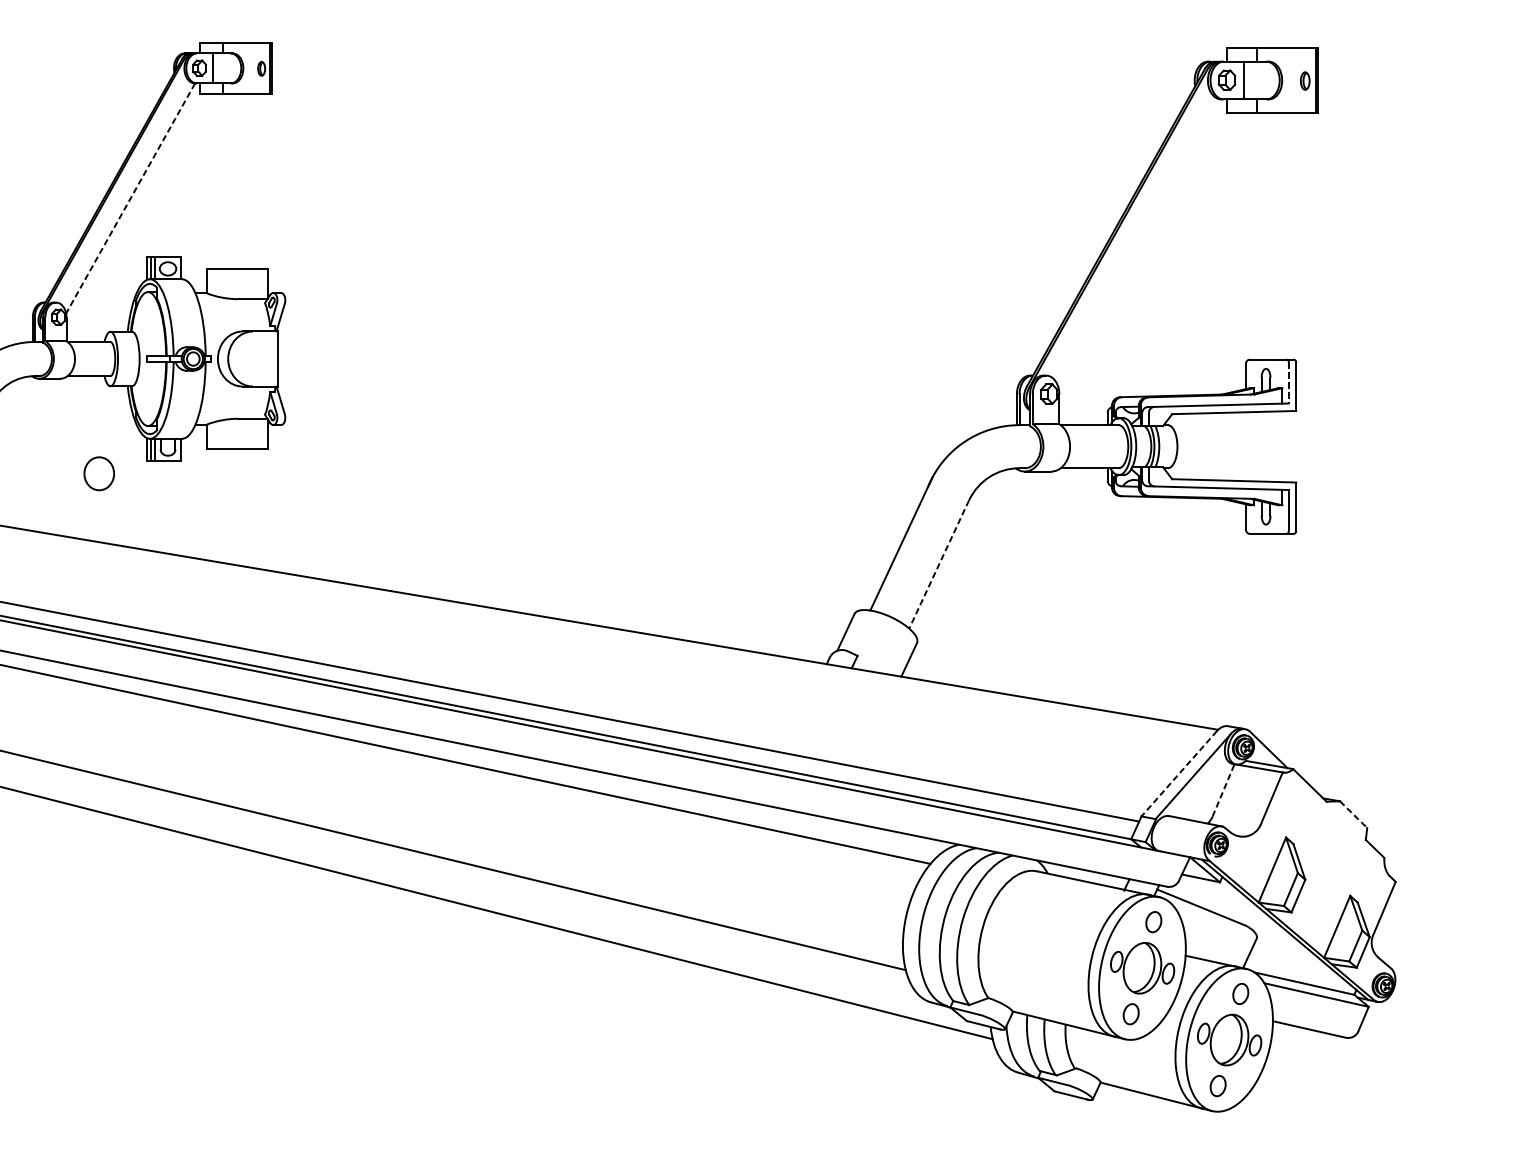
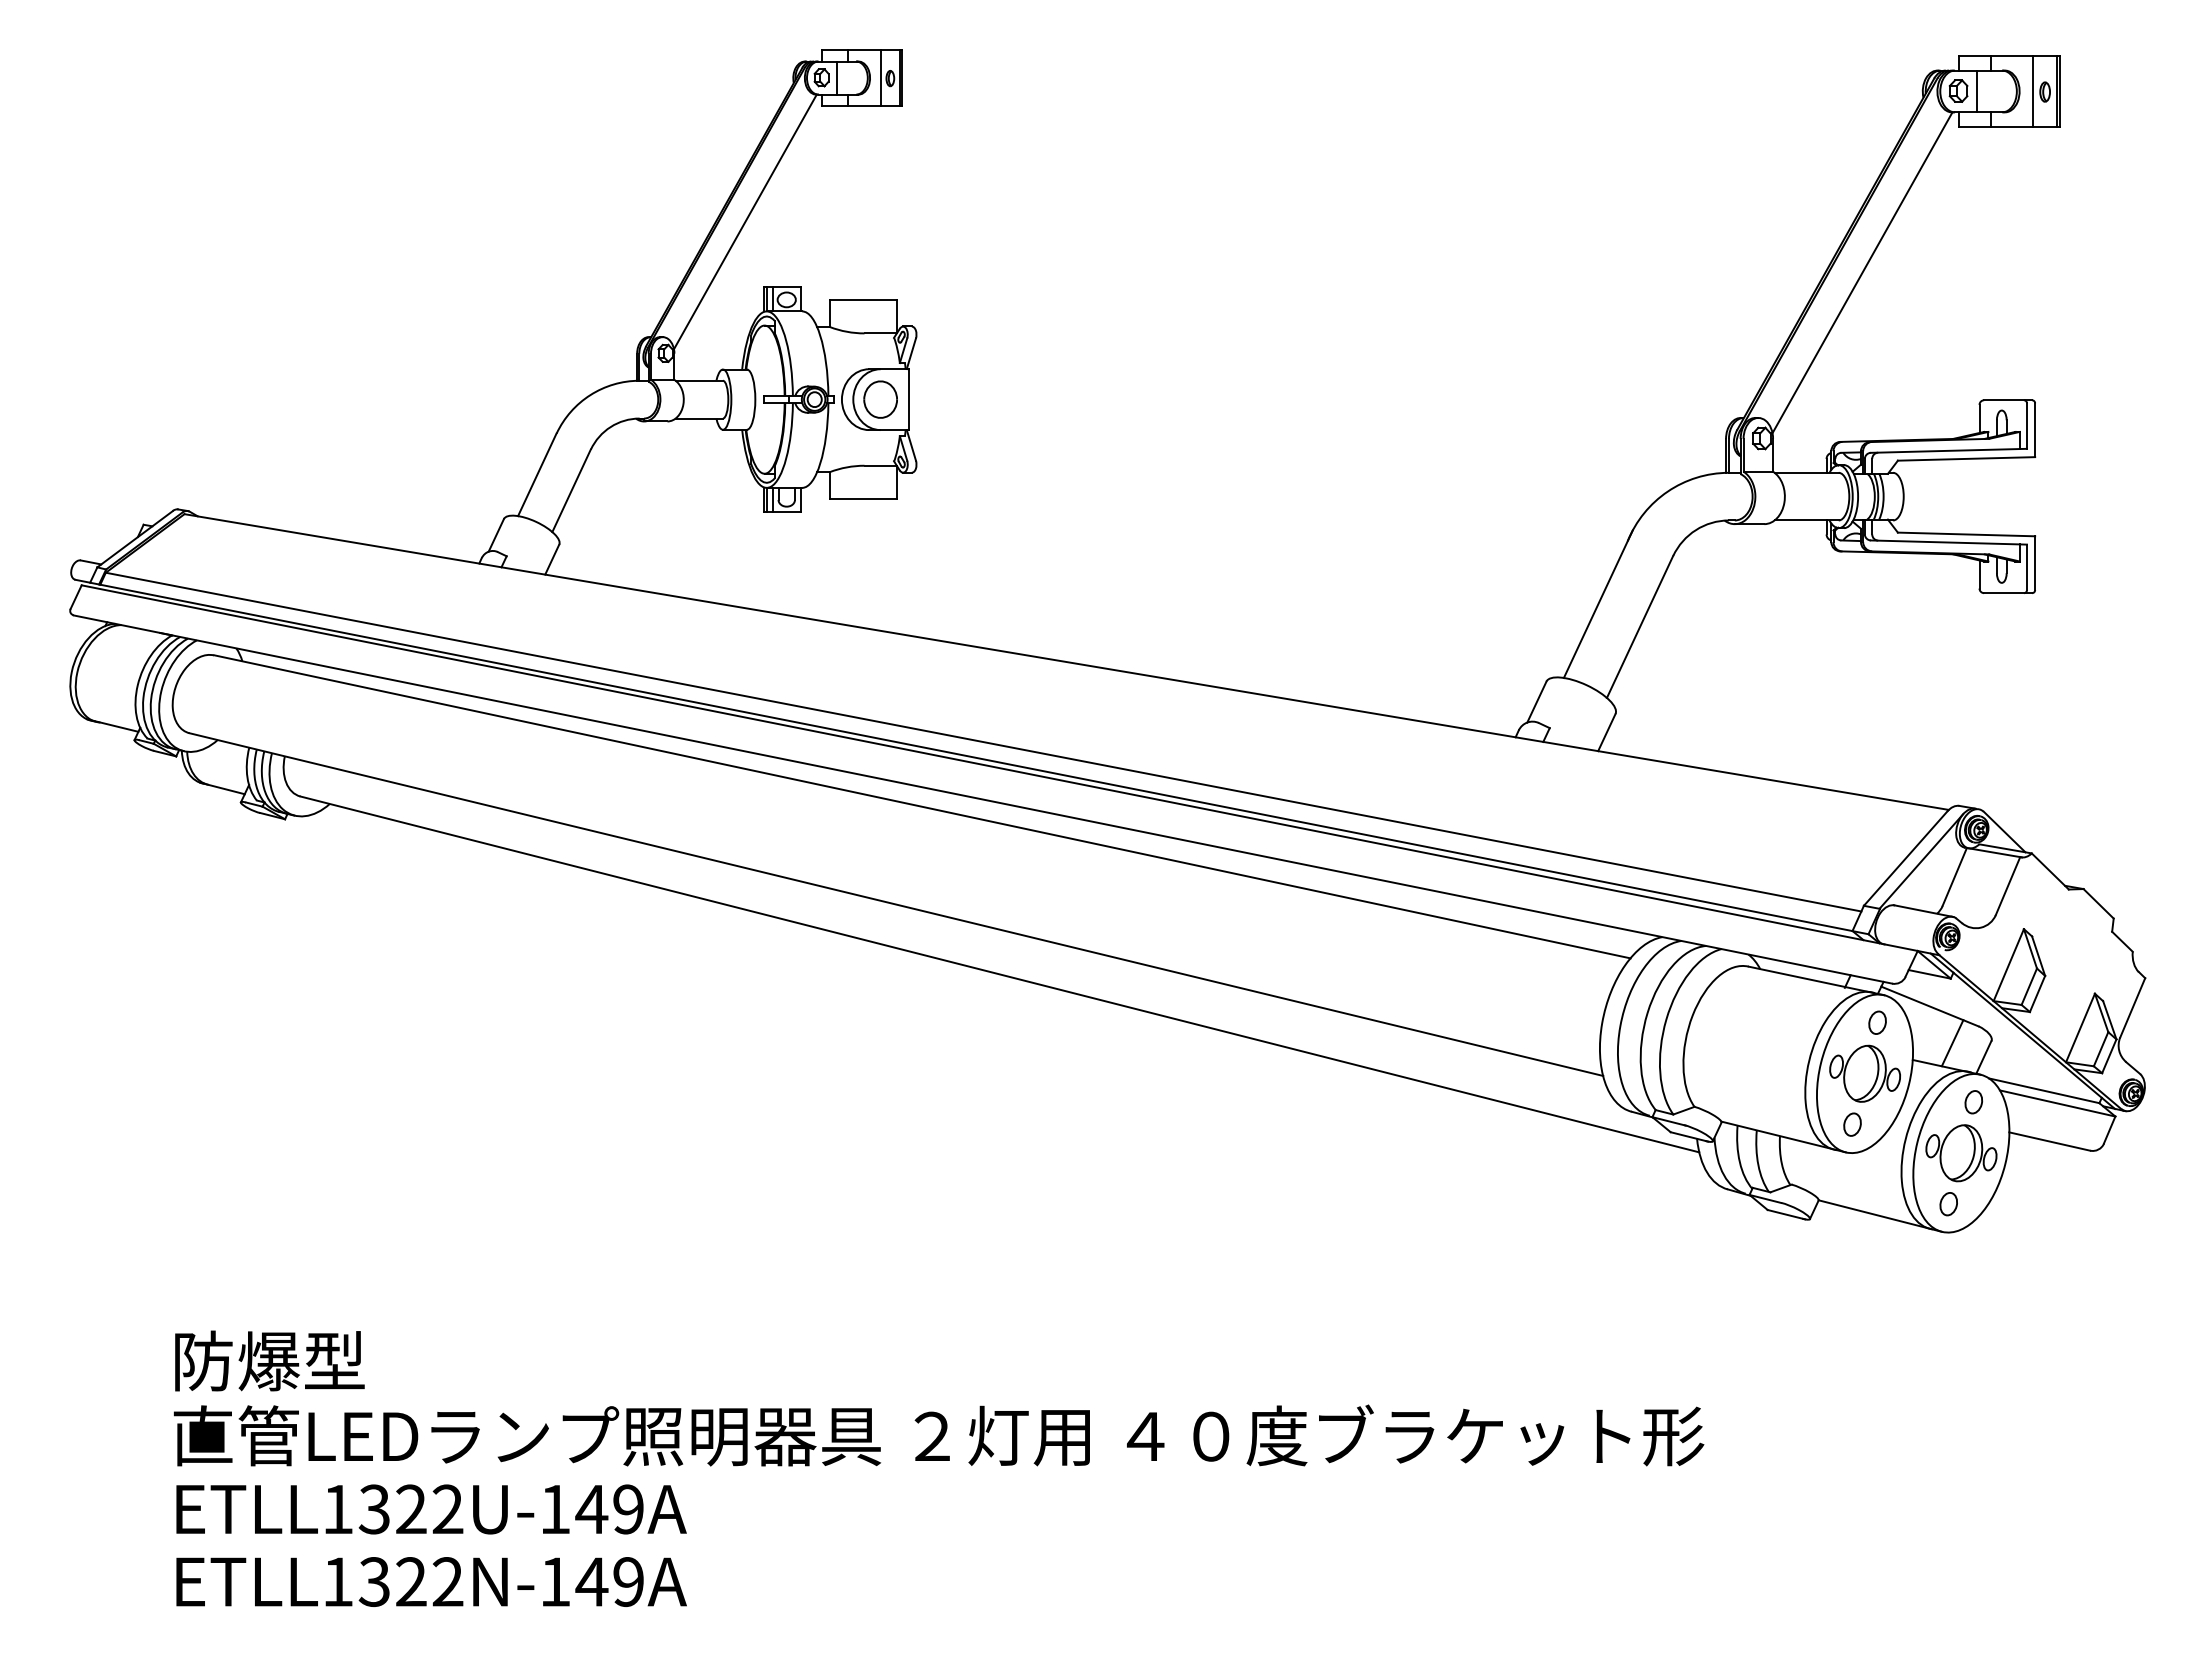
line: (252, 67) -> (880, 77), added
line: (1294, 79) -> (2033, 90), added
line: (130, 198) -> (745, 222), dashed -> solid
line: (1140, 244) -> (1862, 272), added
line: (1289, 383) -> (2027, 426), dashed -> solid
part: (99, 473) -> (880, 399), moved
line: (938, 564) -> (1639, 627), dashed -> solid
line: (1179, 773) -> (1905, 858), dashed -> solid
line: (1223, 789) -> (1954, 876), dashed -> solid
line: (1353, 815) -> (2098, 904), dashed -> solid
line: (1221, 940) -> (1952, 1043), added

